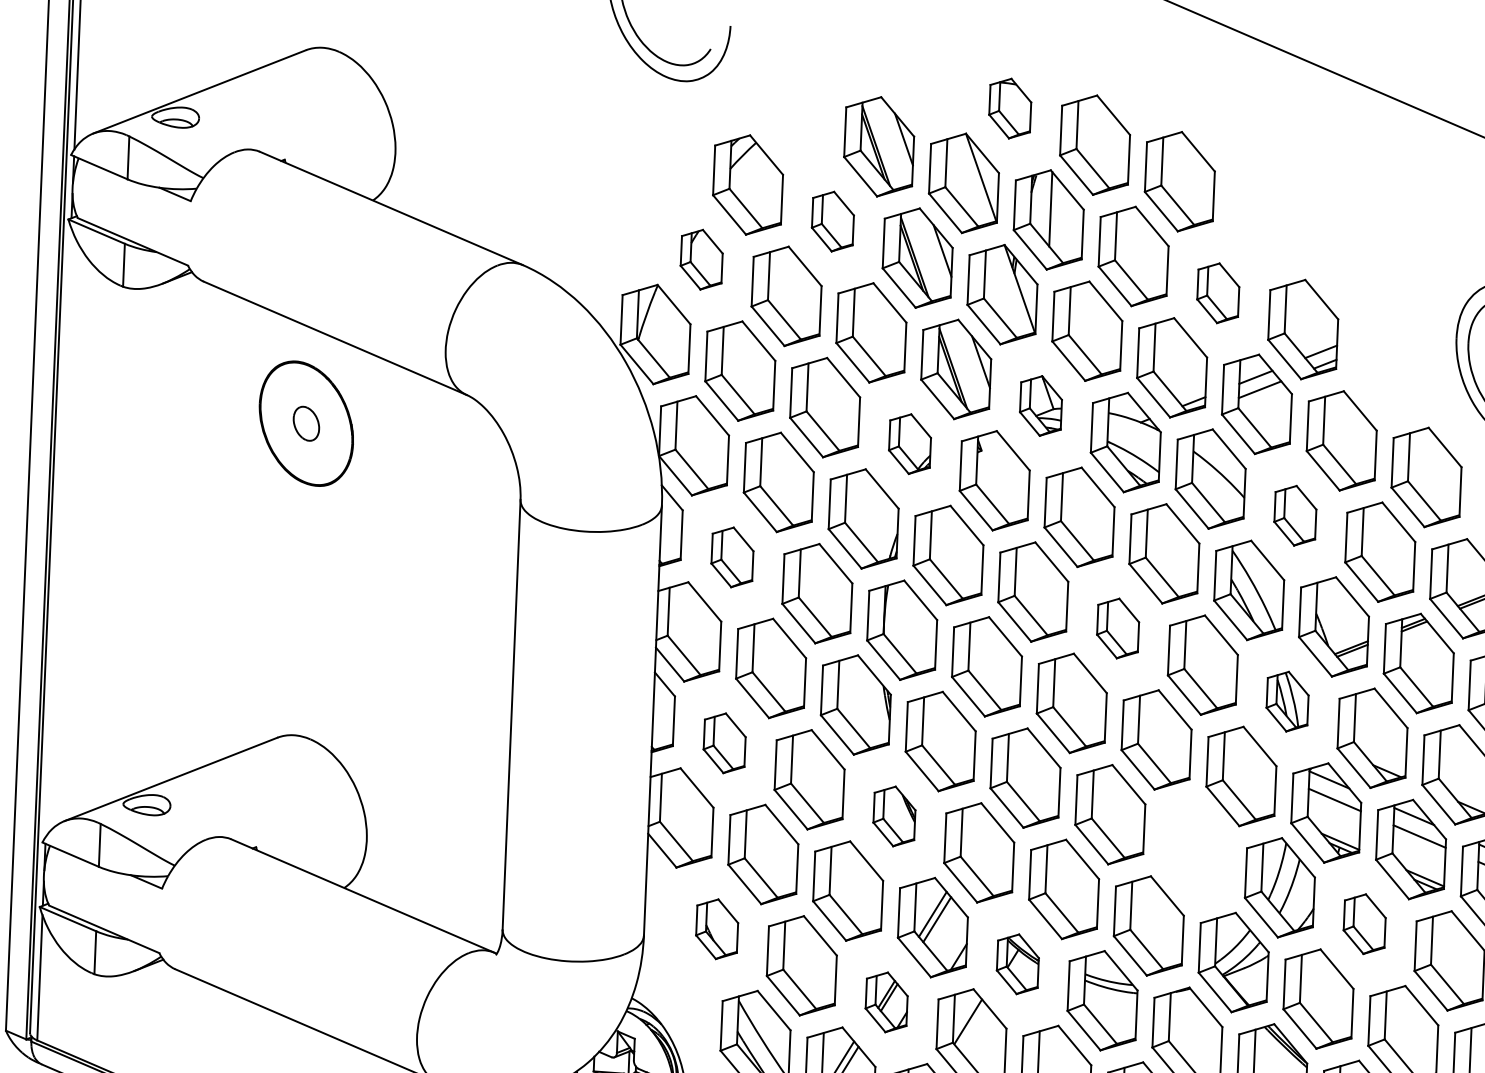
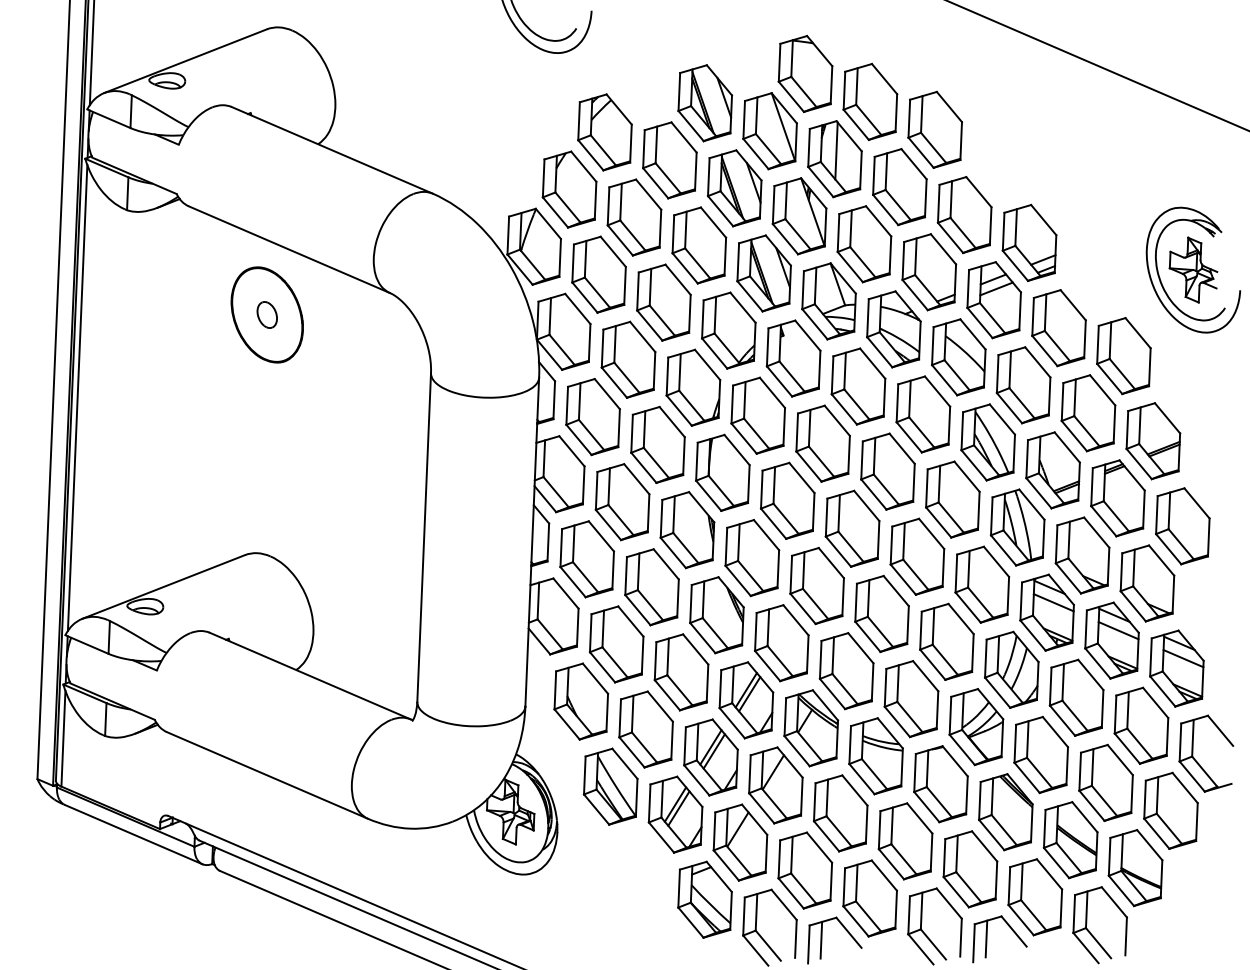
part: (1010, 107) -> (805, 73), size x1.67
part: (832, 221) -> (669, 160), size x1.67
part: (701, 259) -> (569, 189), size x1.67
part: (1218, 293) -> (964, 215), size x1.67
part: (1040, 406) -> (828, 301), size x1.67
part: (909, 444) -> (728, 330), size x1.67
part: (1295, 515) -> (1023, 385), size x1.67
line: (58, 531) -> (77, 397), added
part: (731, 557) -> (592, 417), size x1.67
part: (1117, 628) -> (887, 471), size x1.67
part: (1287, 701) -> (1017, 527), size x1.67
part: (723, 743) -> (586, 559), size x1.67
part: (893, 816) -> (716, 615), size x1.67
part: (1194, 850) -> (946, 641), added
part: (1364, 923) -> (1076, 697), size x1.67
part: (717, 929) -> (581, 701), size x1.67
part: (1018, 964) -> (811, 728), size x1.67
part: (885, 1002) -> (710, 757), size x1.67

